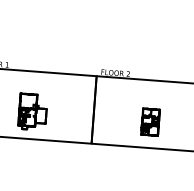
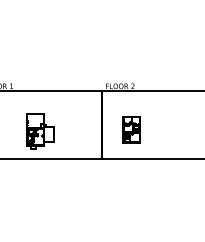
part: (150, 122) -> (131, 129), moved

